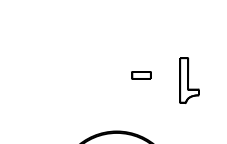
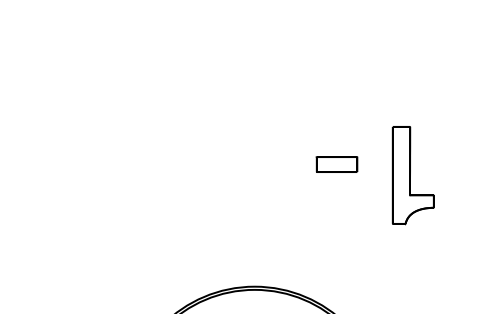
part: (141, 75) -> (336, 164), moved

